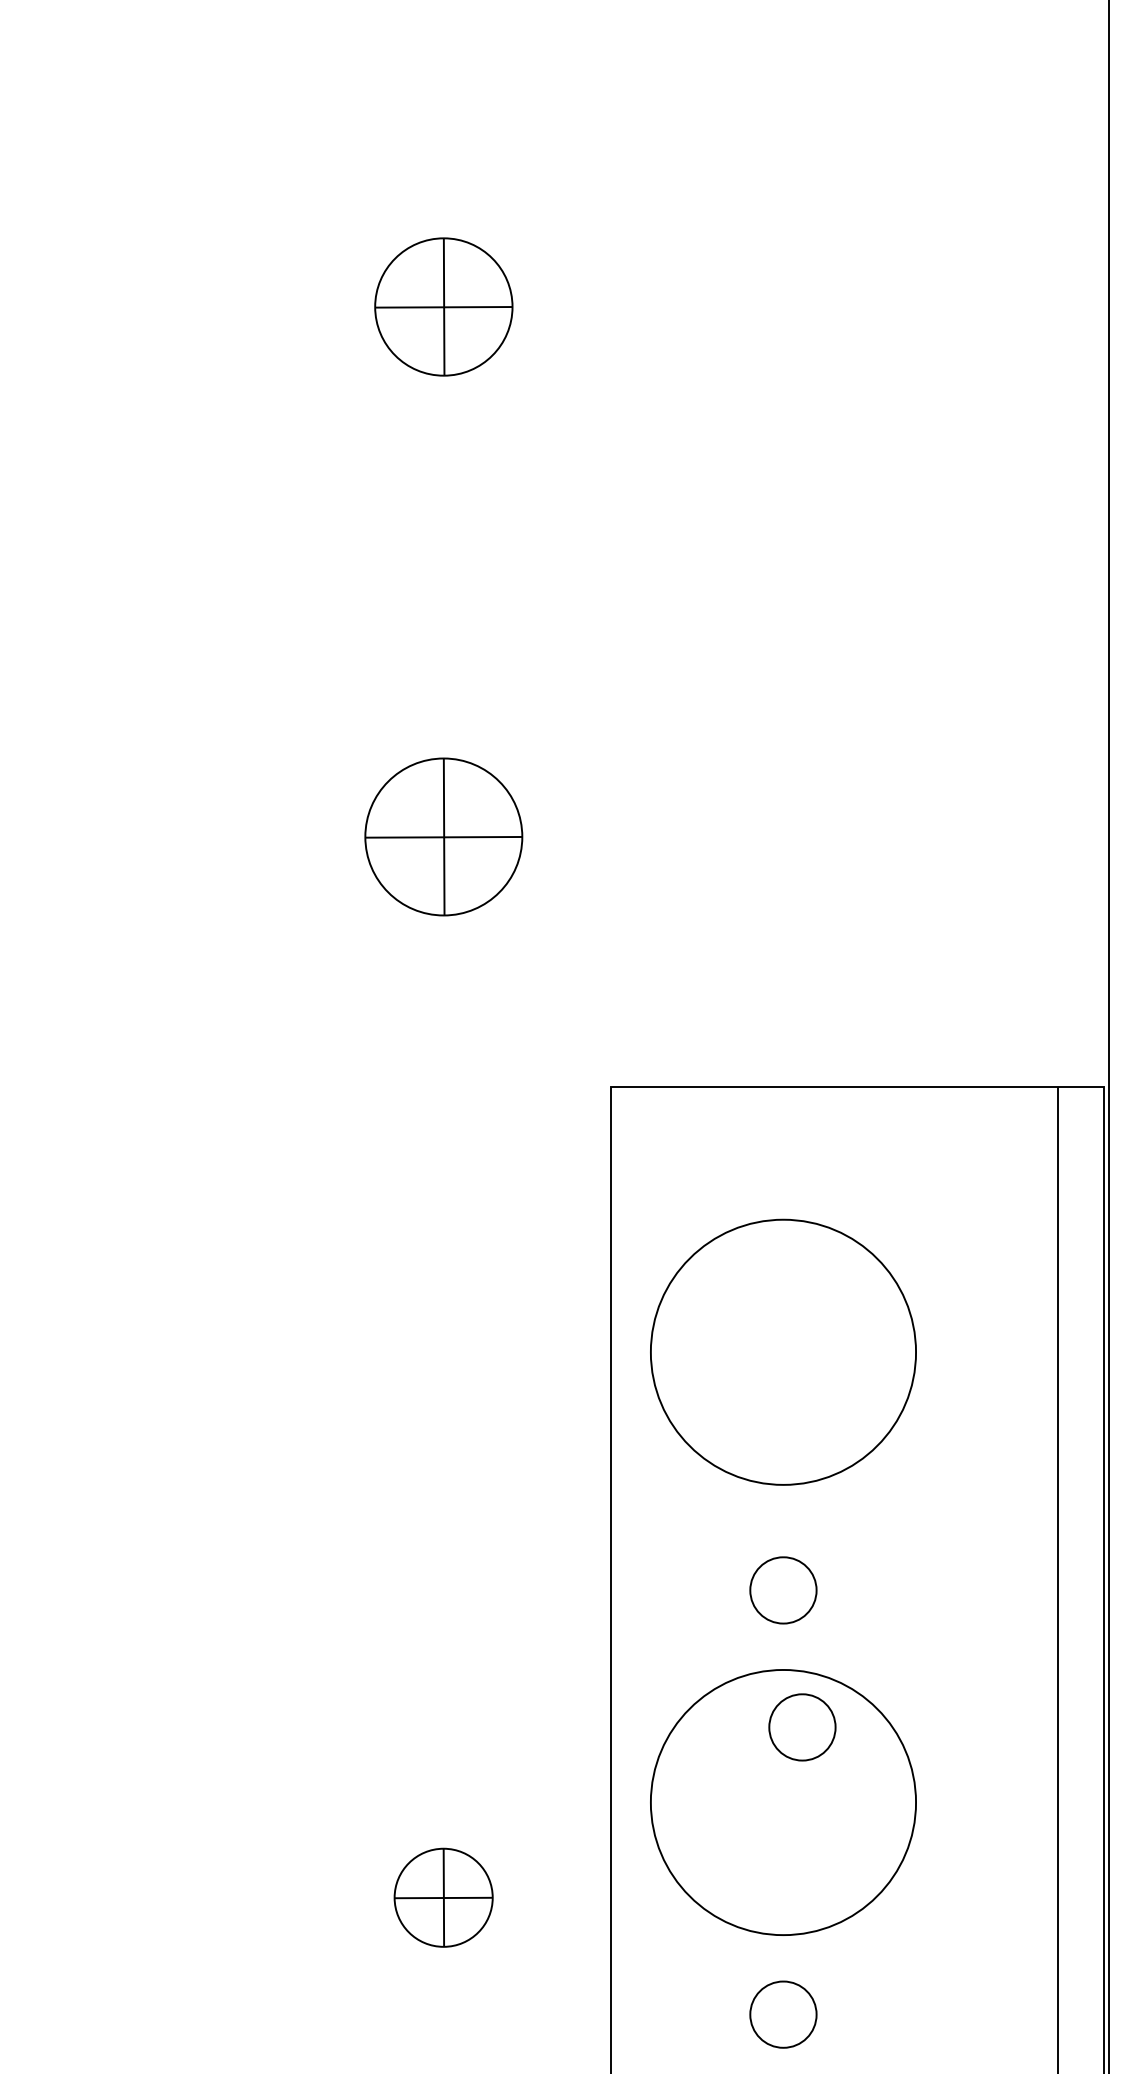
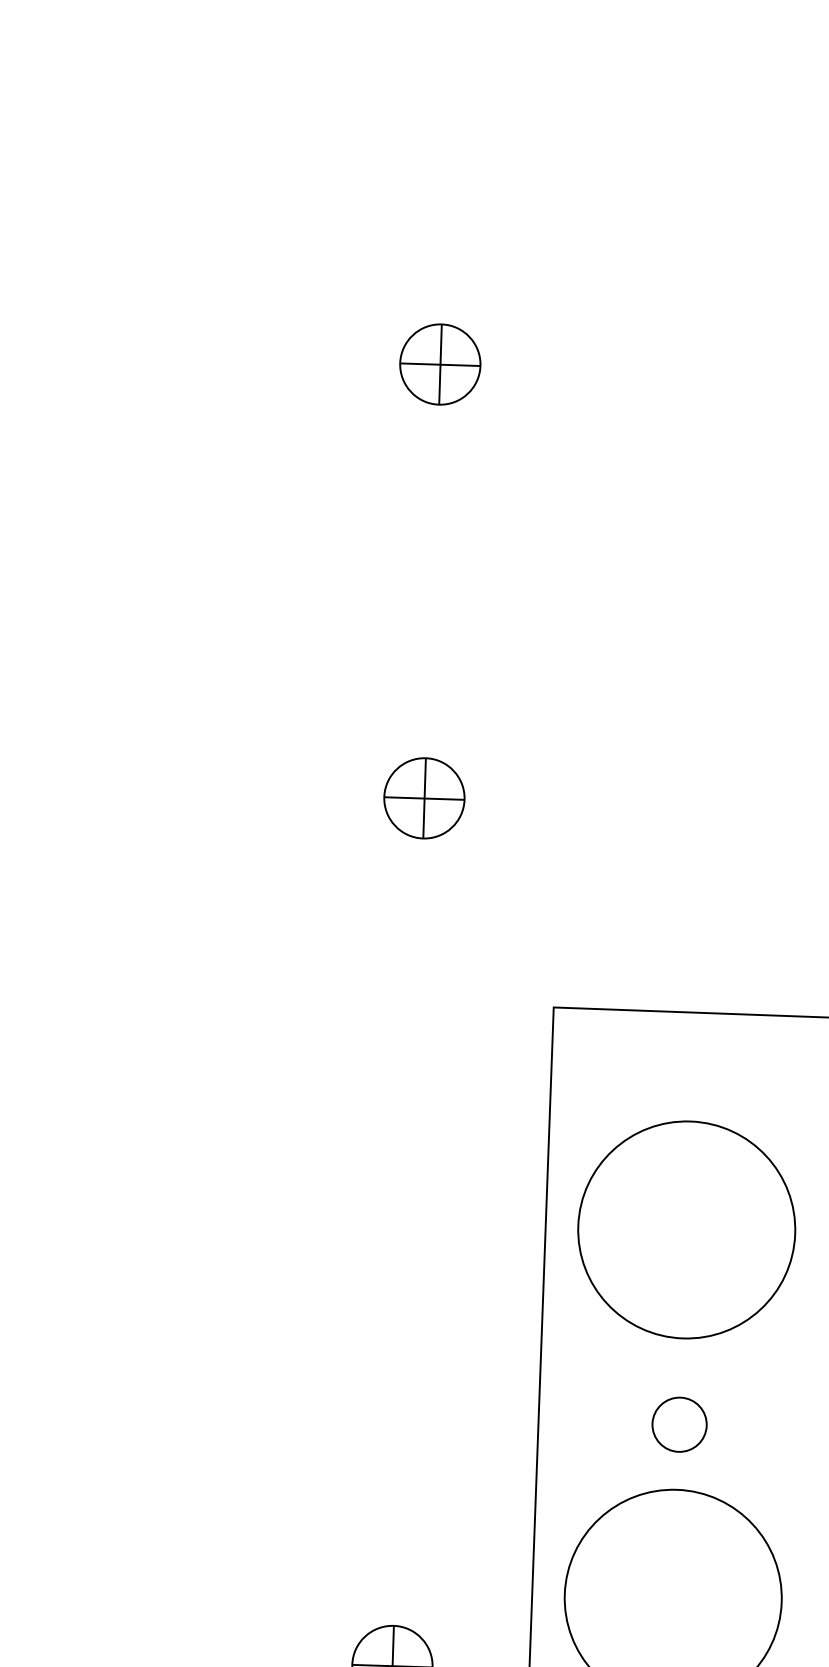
part: (443, 306) -> (440, 364), size x0.71
part: (443, 837) -> (424, 798), size x0.62
part: (802, 1727) -> (691, 1537), removed

